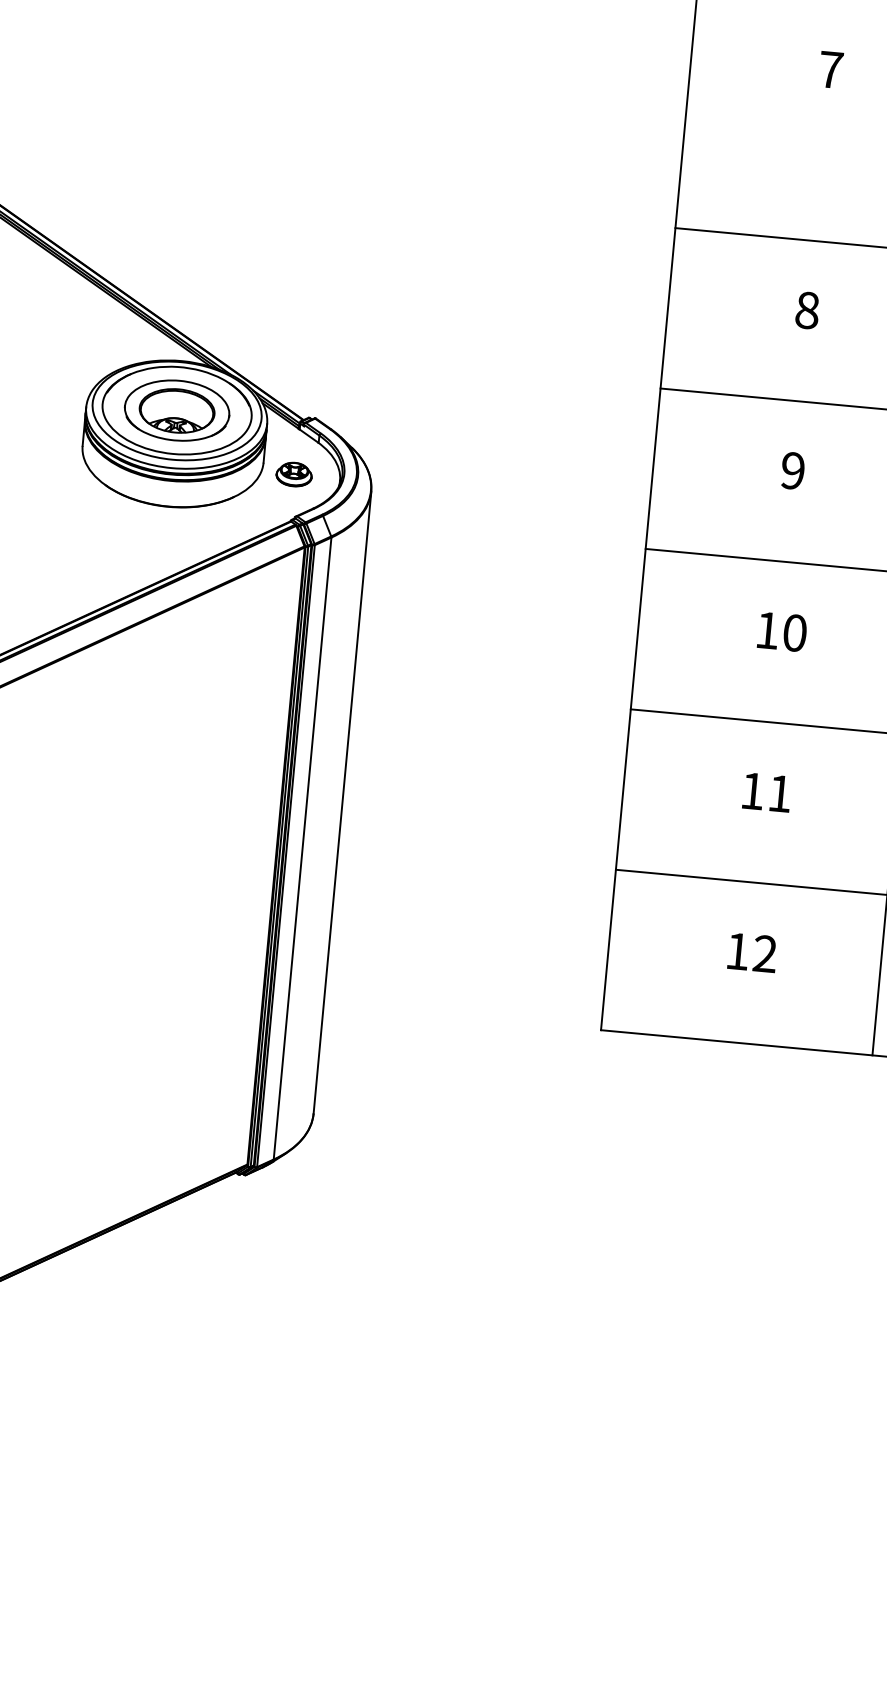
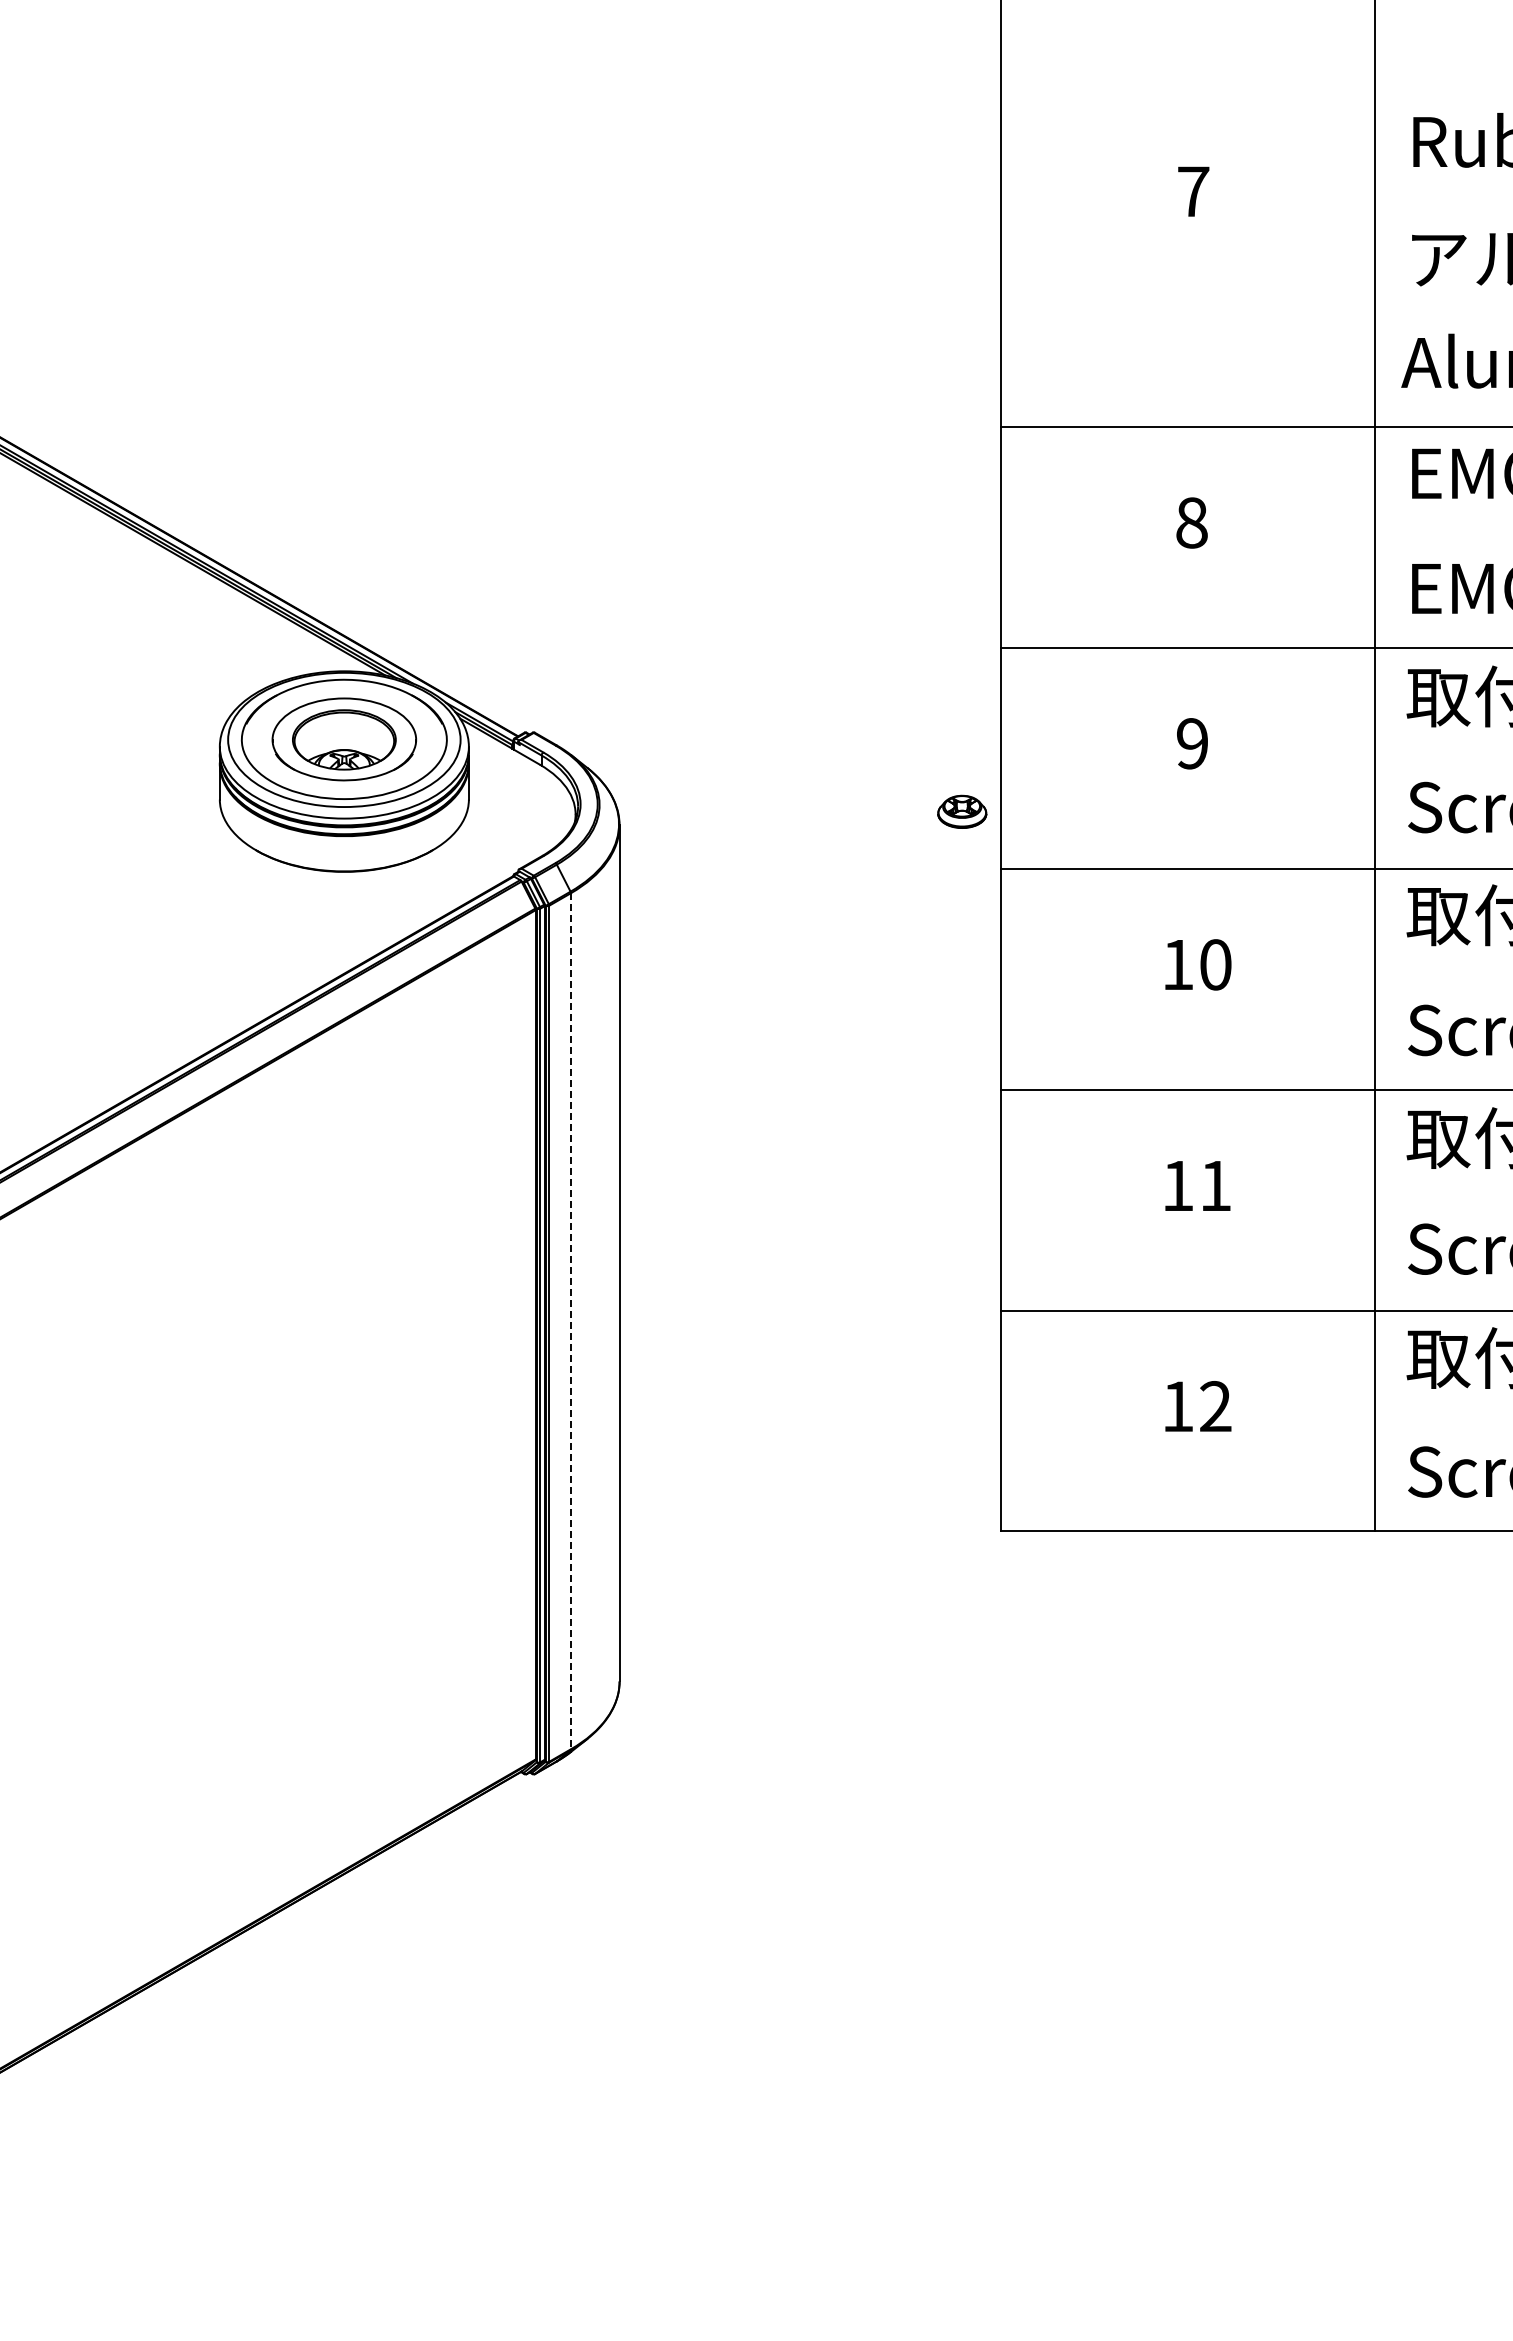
part: (294, 474) -> (962, 811), moved
line: (302, 848) -> (570, 1321), solid -> dashed

